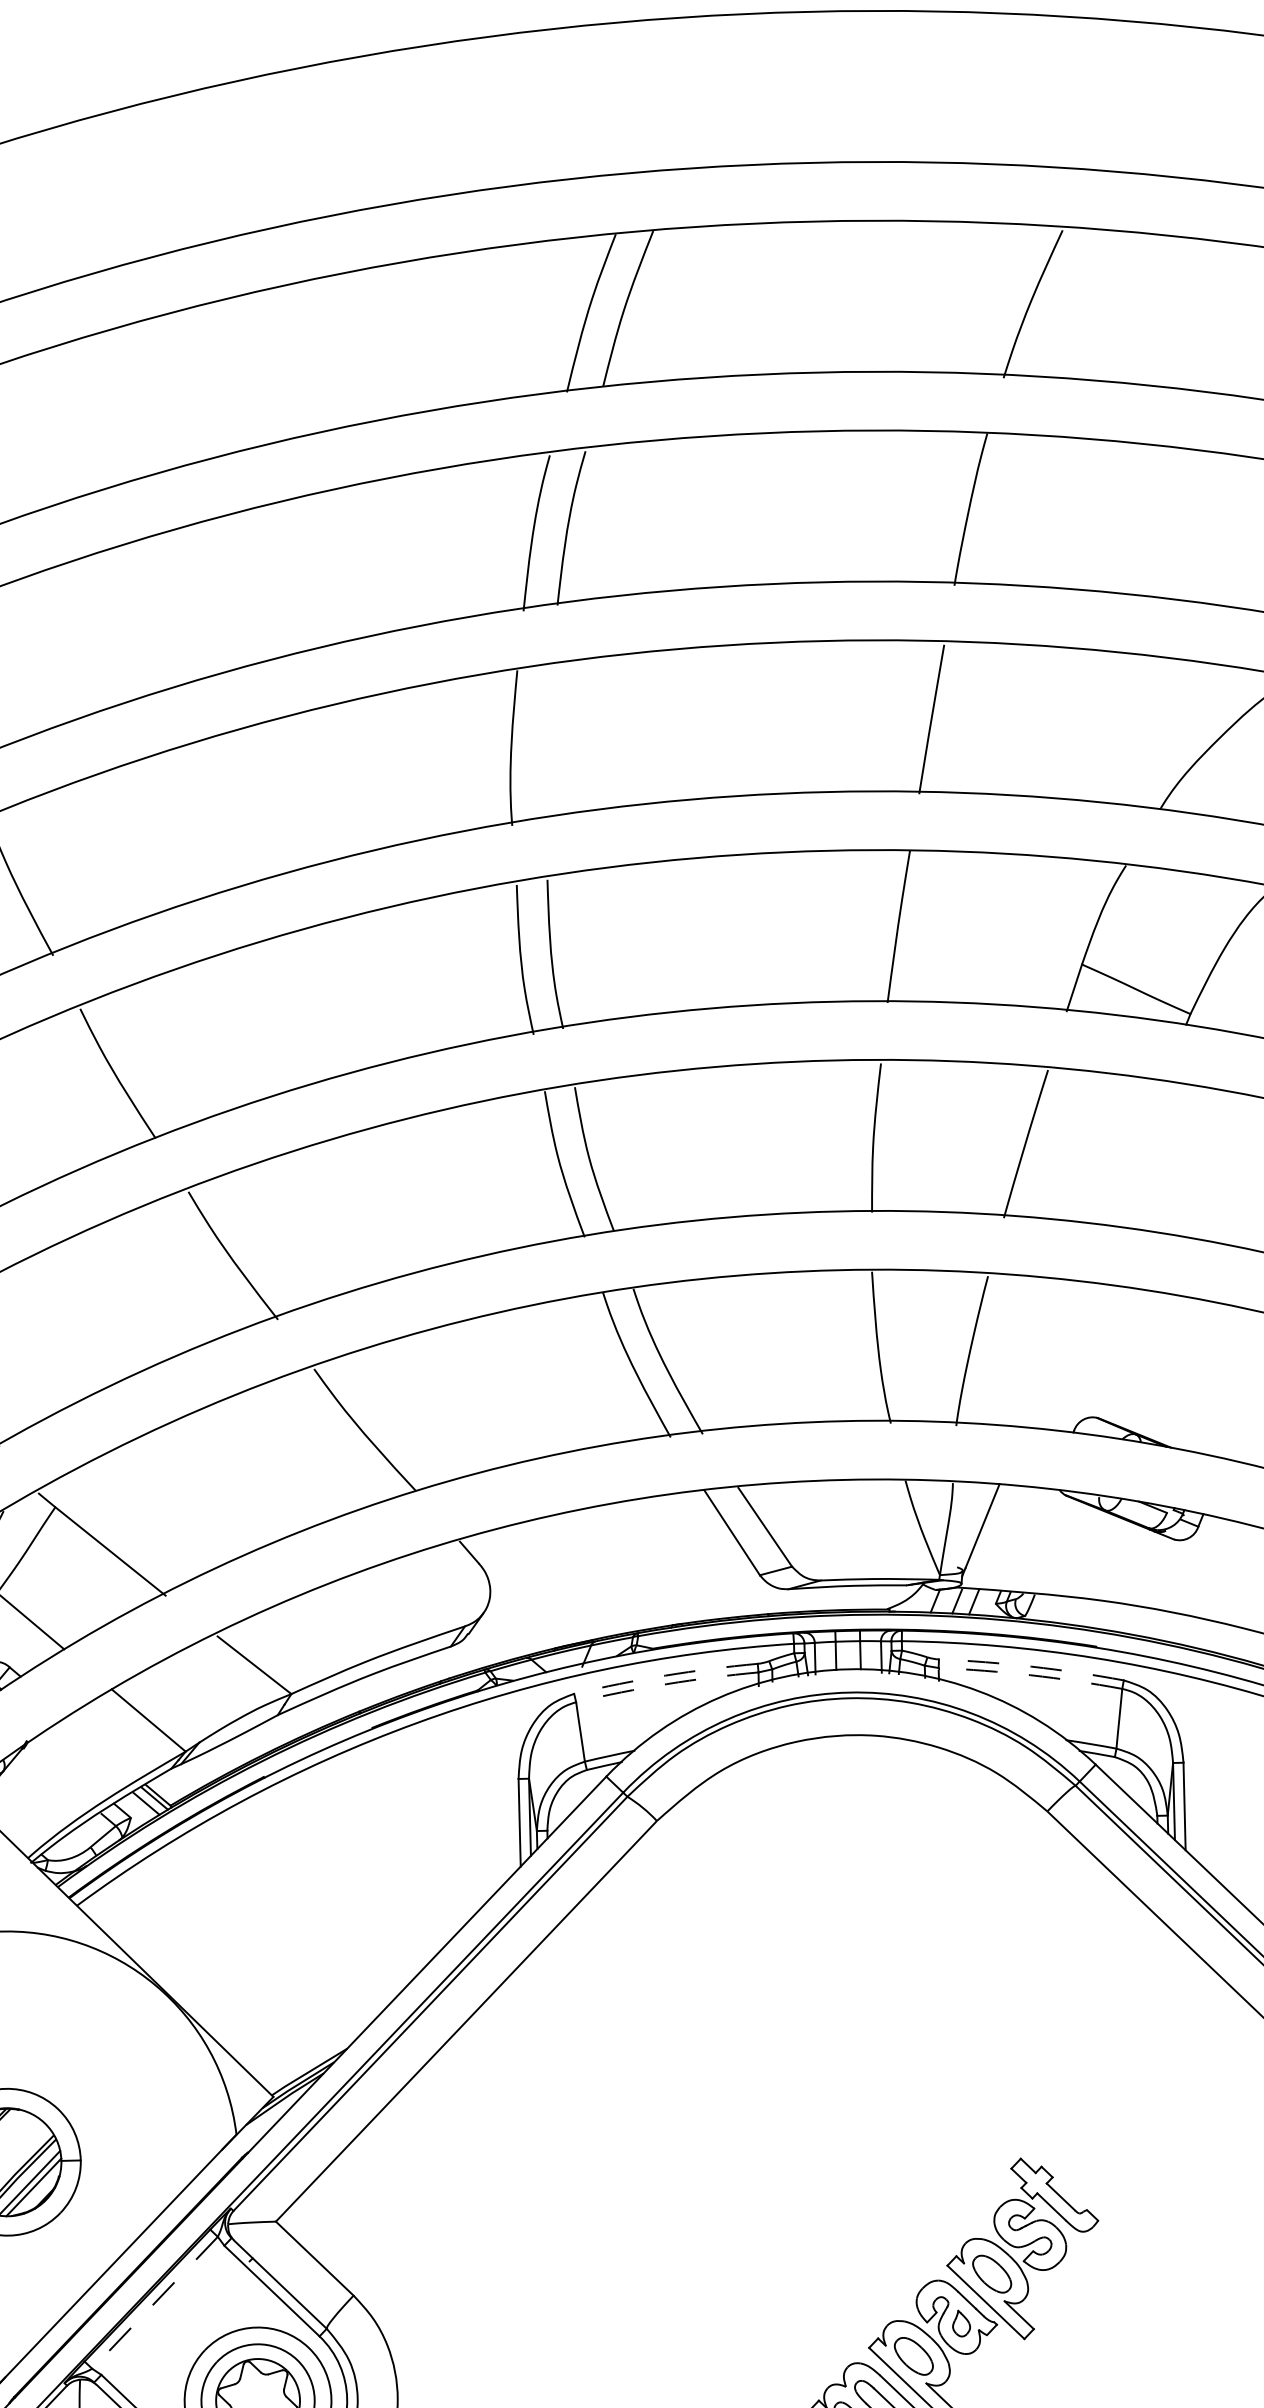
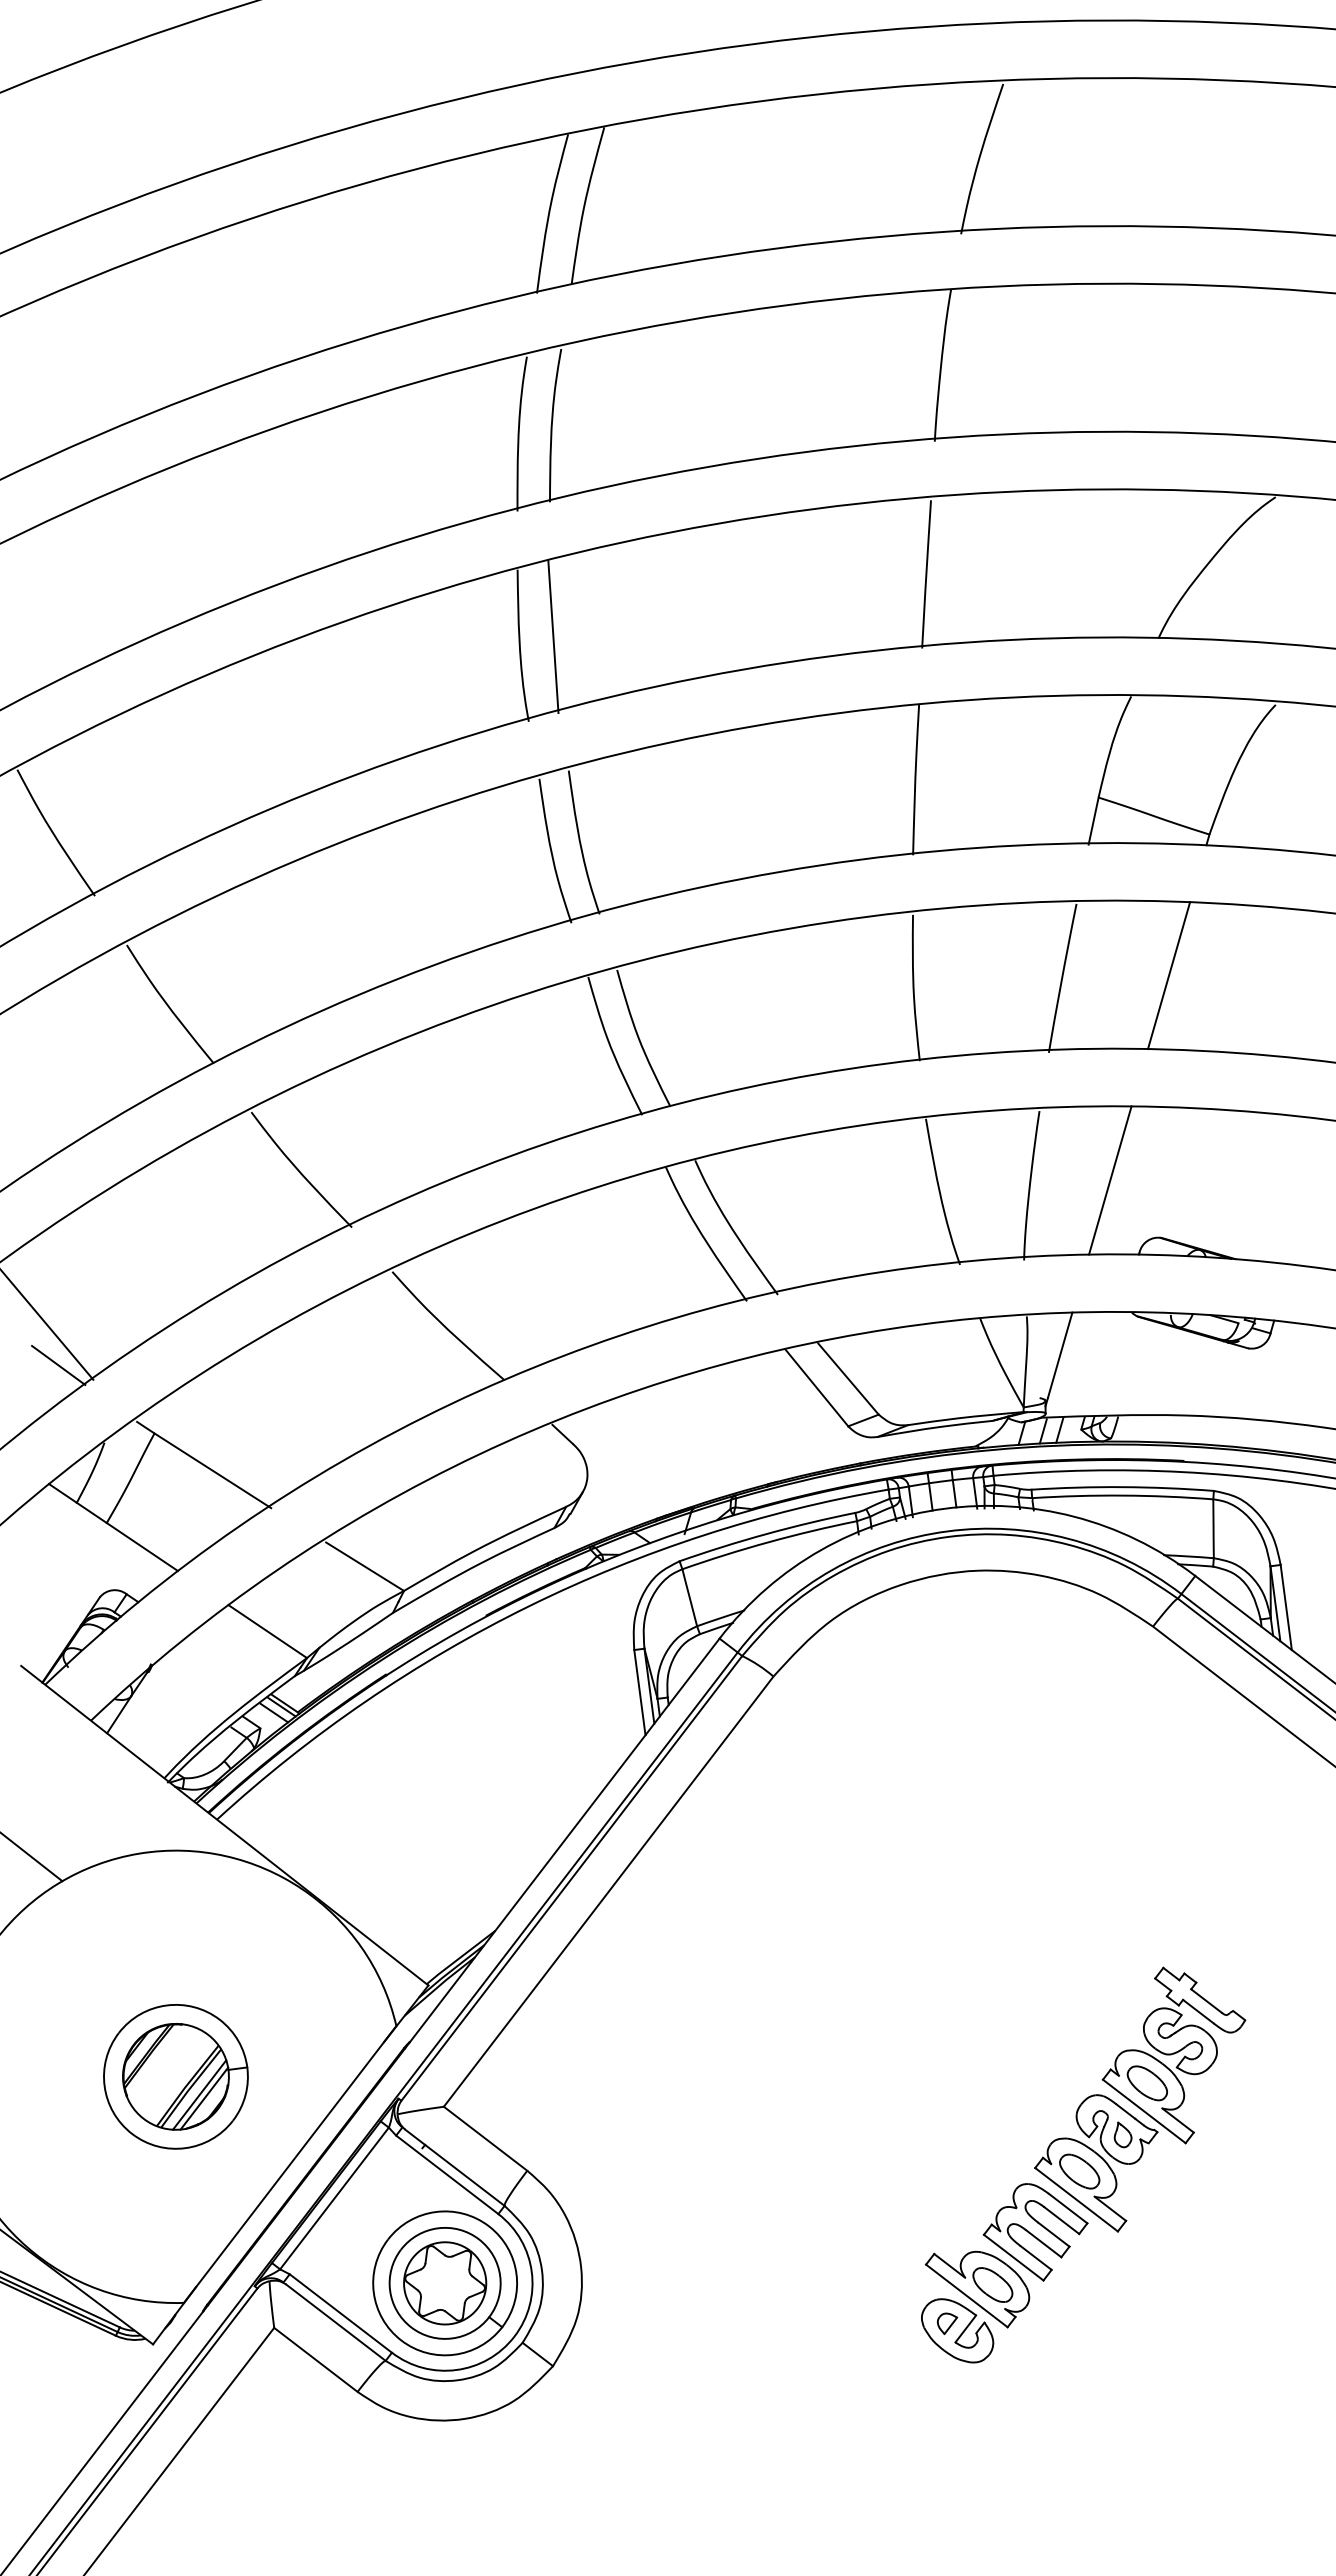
line: (546, 742) -> (553, 636), added
line: (1133, 1152) -> (1168, 975), added
line: (1052, 1354) -> (1110, 1180), added
arc: (1031, 1667) -> (1122, 1487), dashed -> solid
arc: (1030, 1675) -> (1122, 1495), dashed -> solid
arc: (665, 1676) -> (766, 1534), dashed -> solid
arc: (666, 1684) -> (768, 1542), dashed -> solid
line: (155, 2302) -> (334, 2198), dashed -> solid

